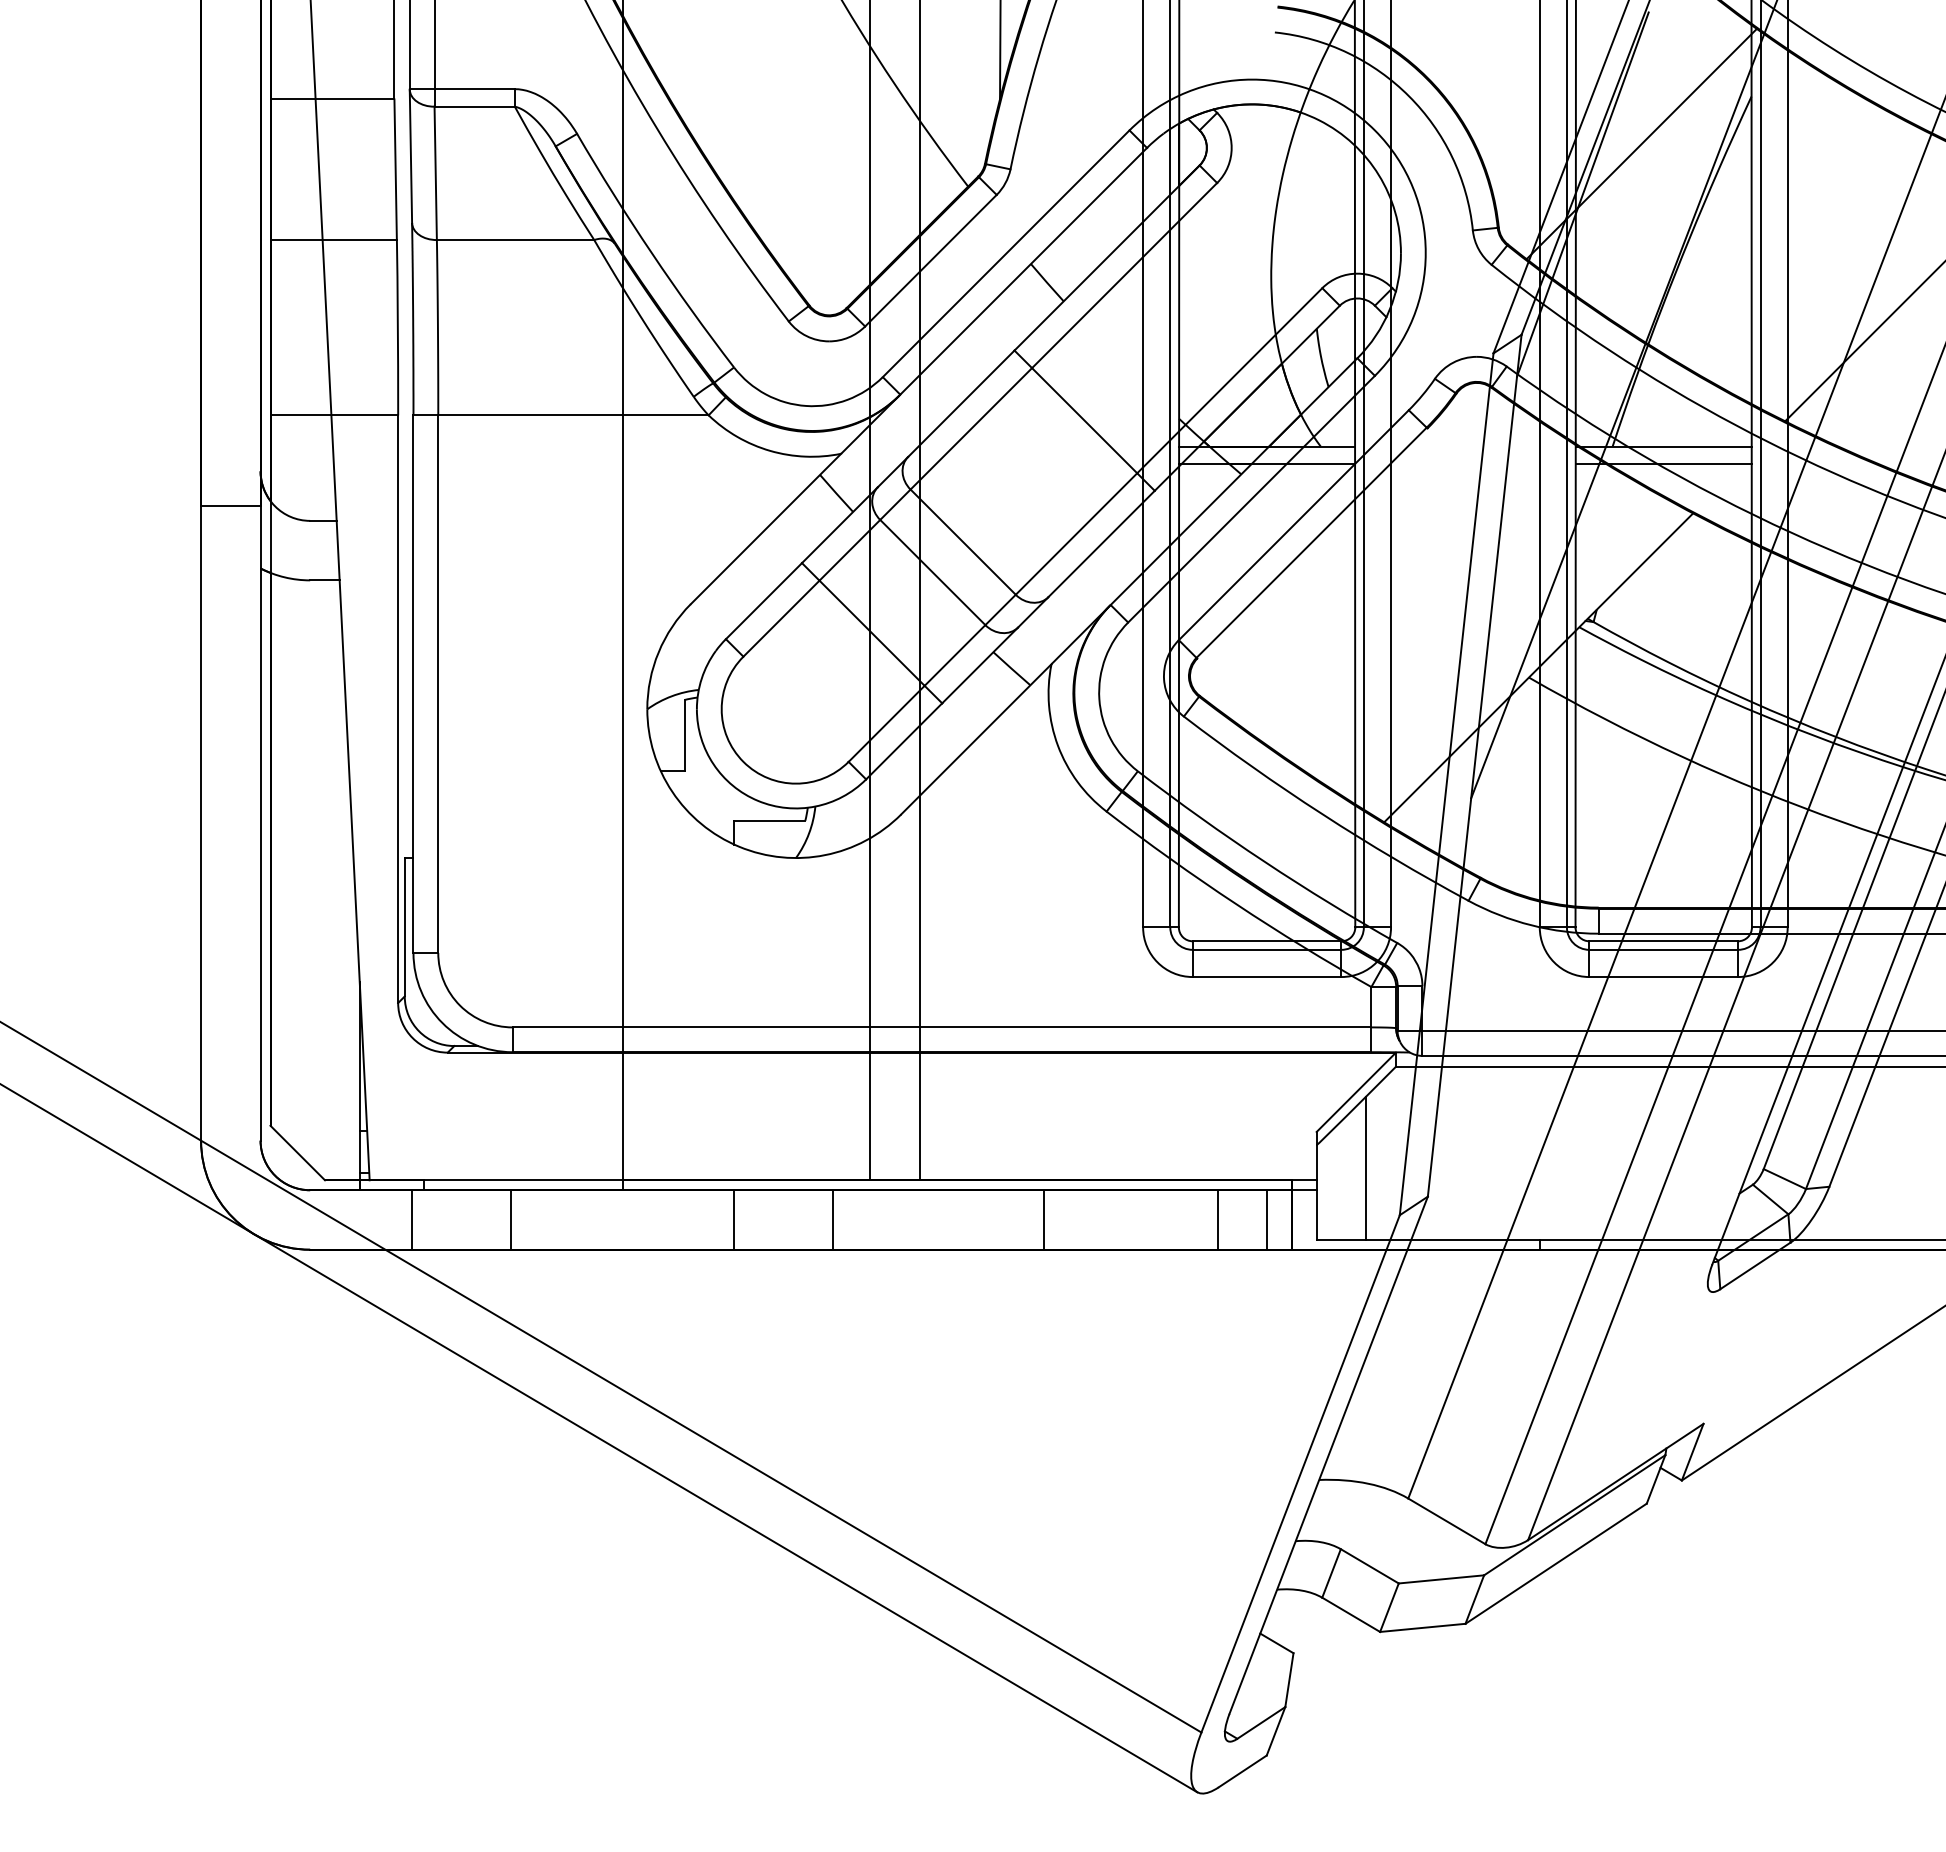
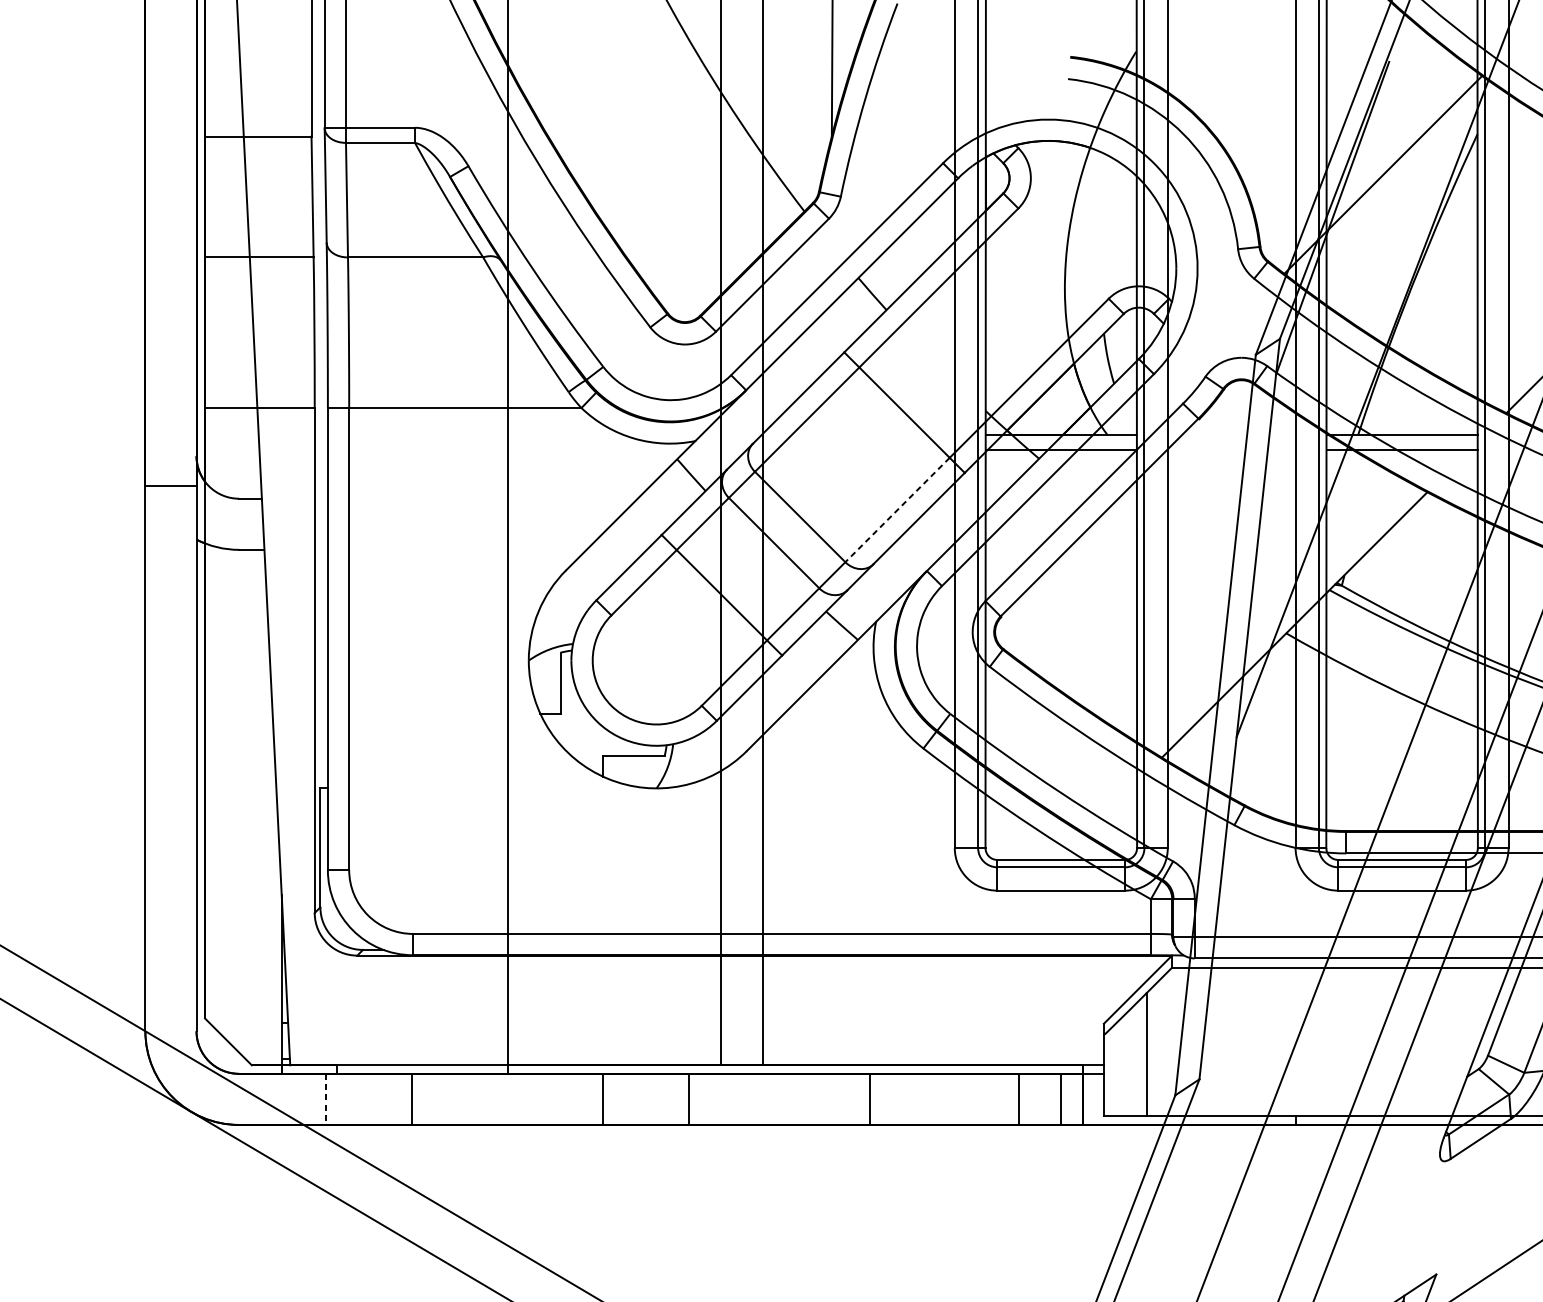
line: (1076, 534) -> (897, 510), solid -> dashed
line: (411, 1219) -> (326, 1098), solid -> dashed

